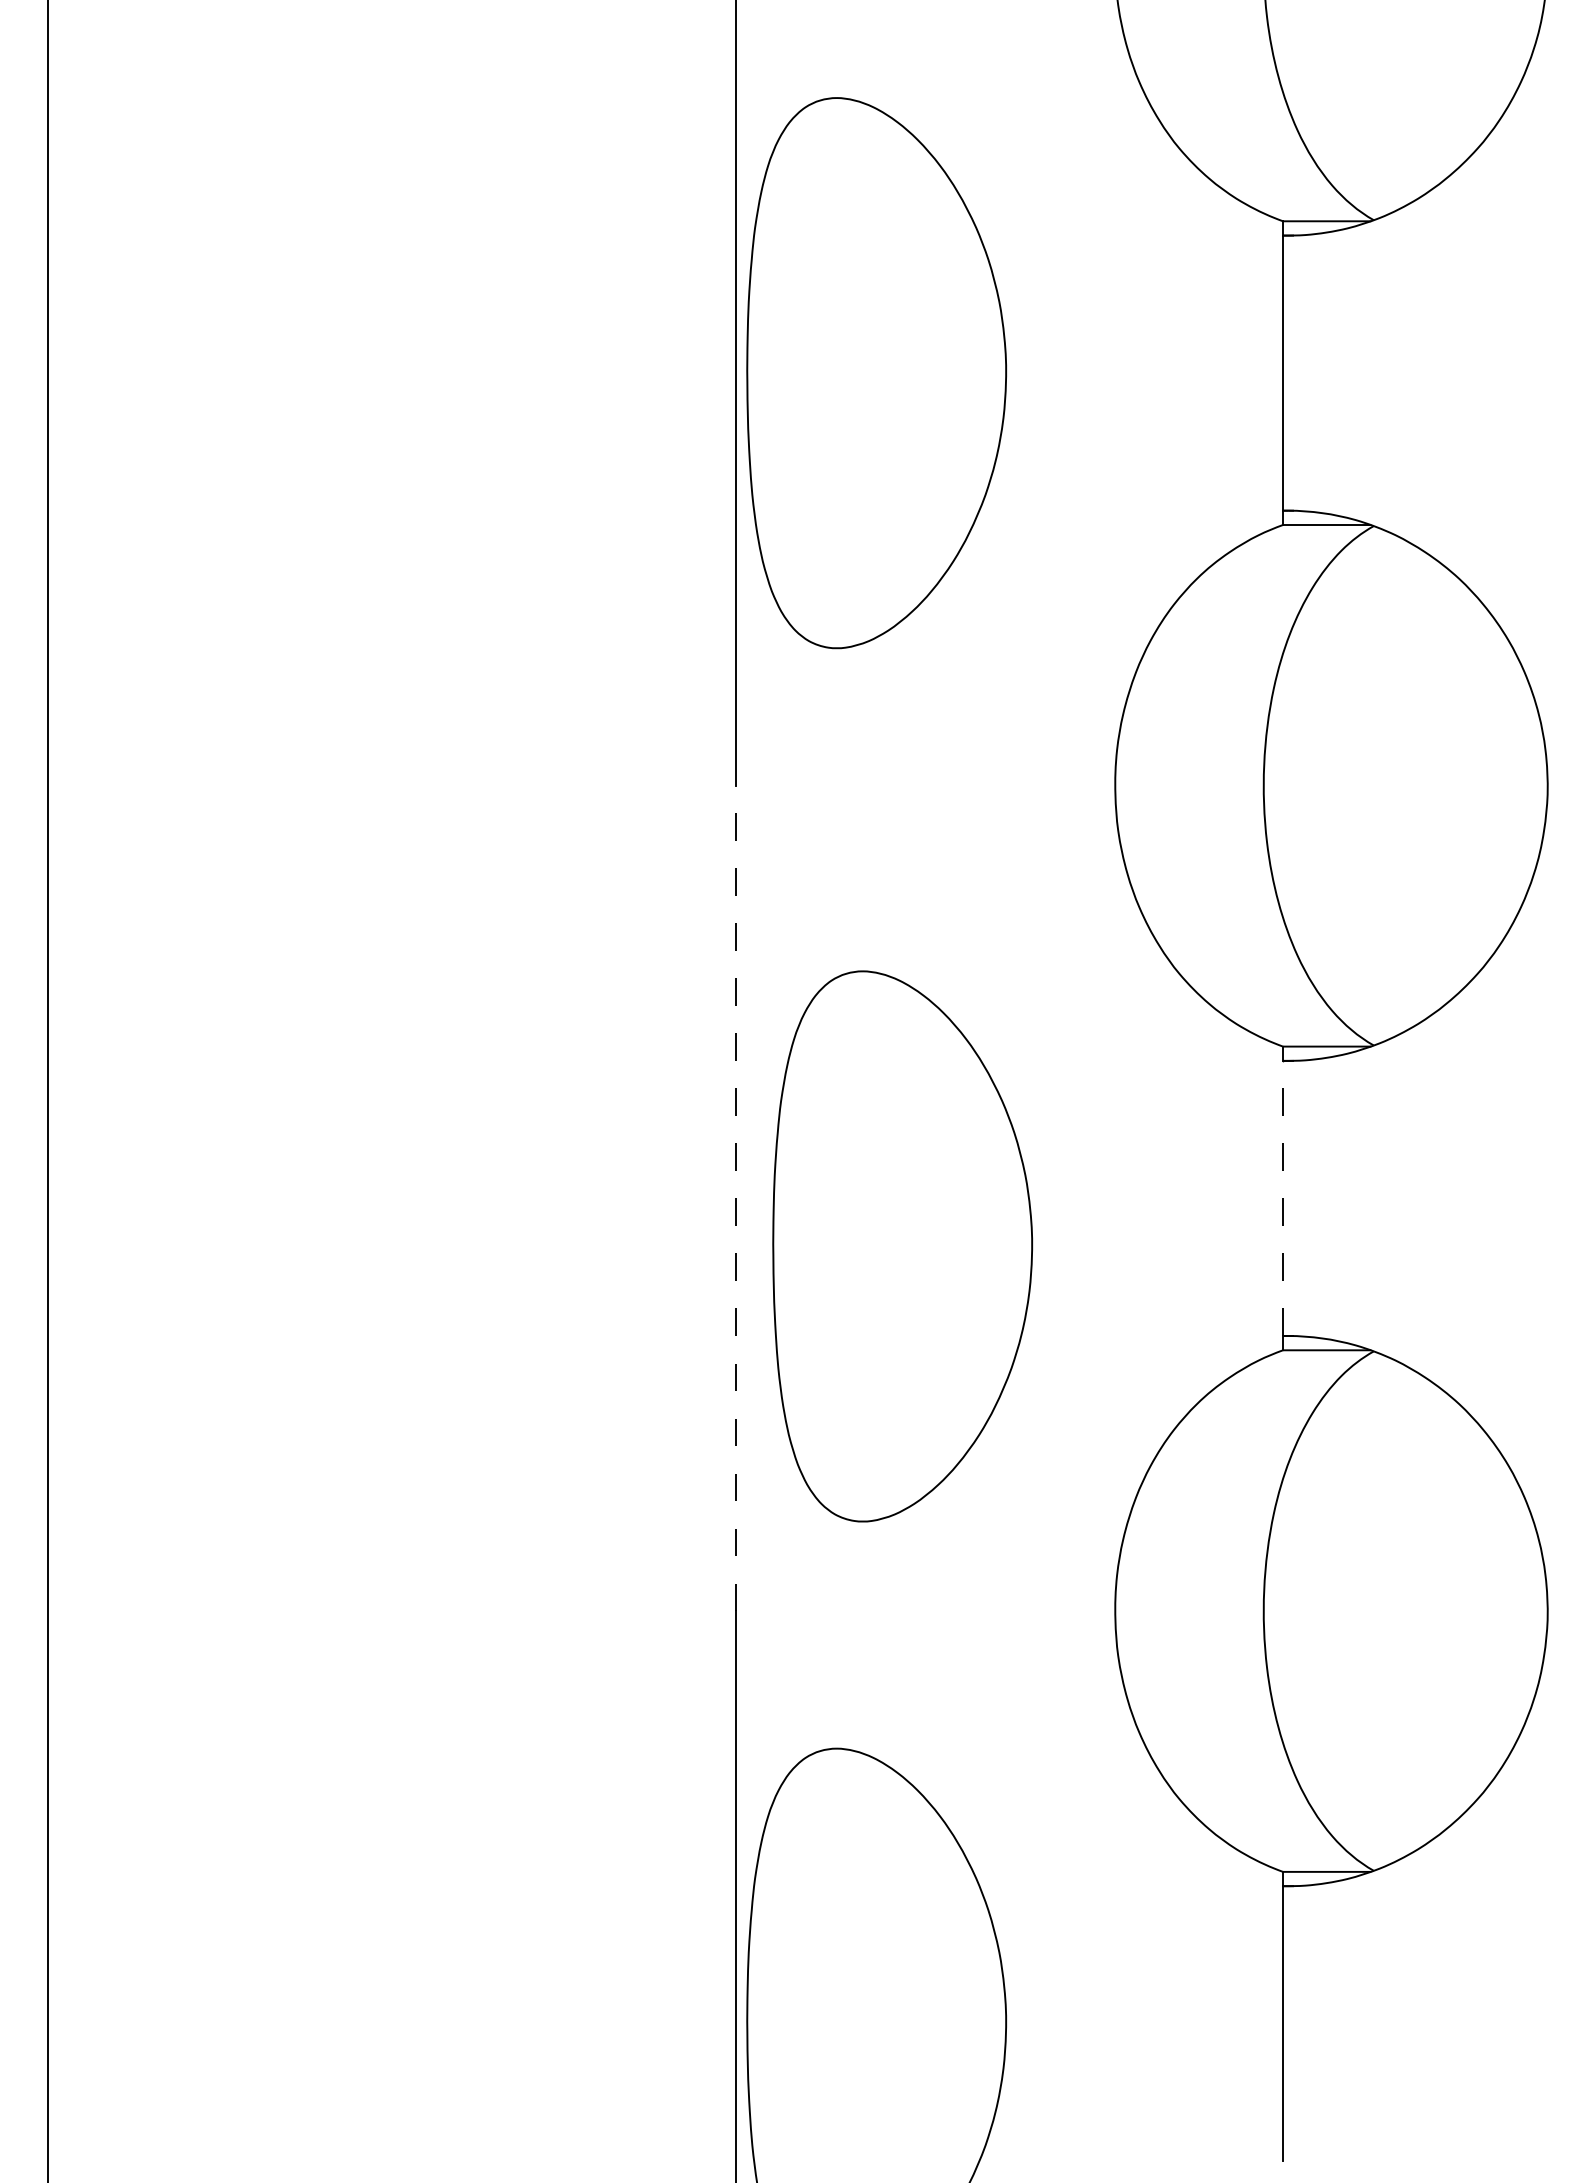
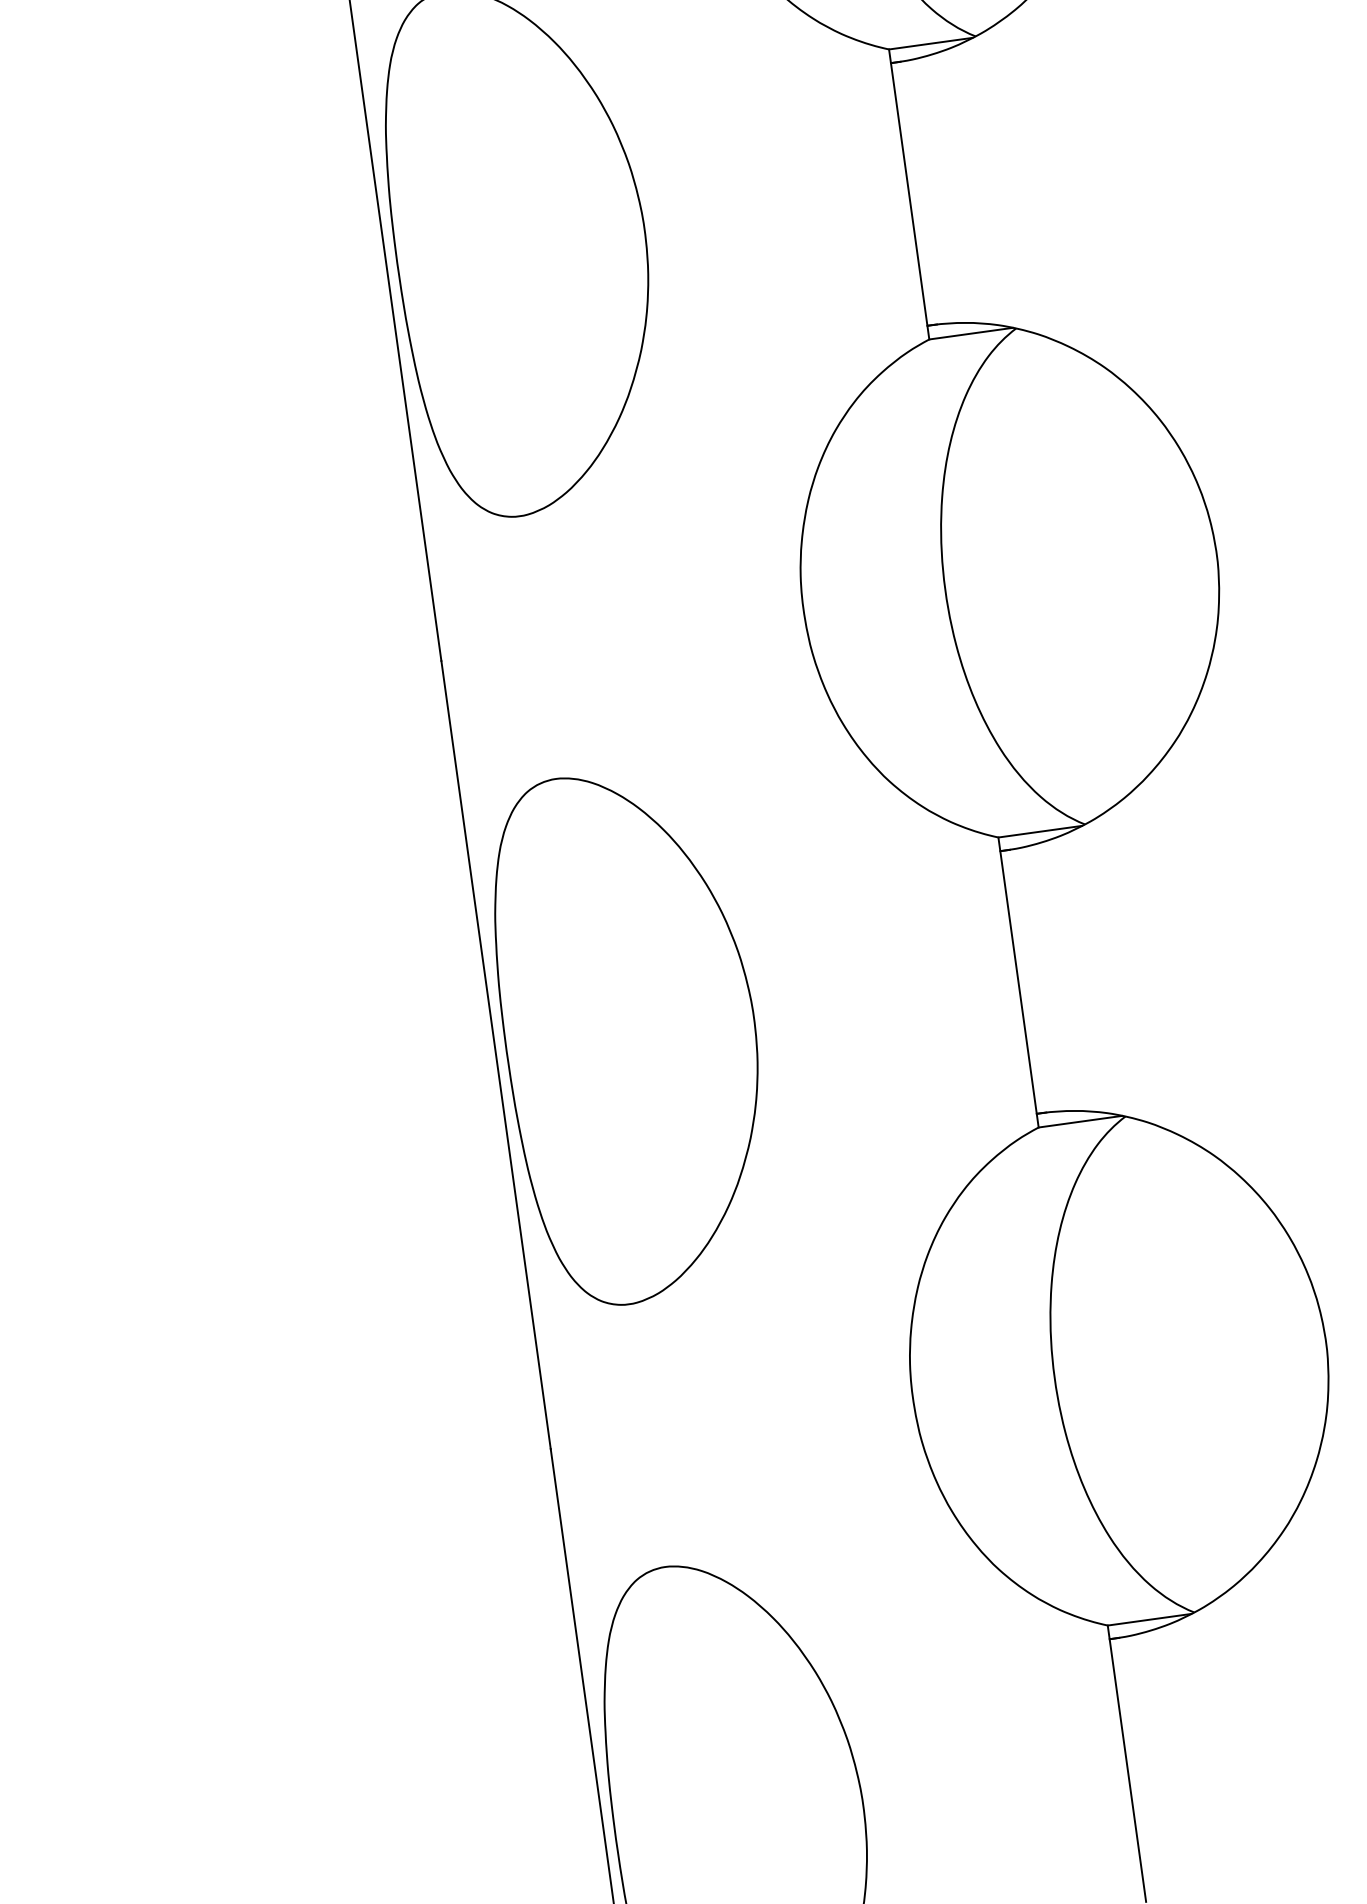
line: (735, 1198) -> (495, 1055), dashed -> solid
line: (1282, 1198) -> (1018, 982), dashed -> solid
part: (902, 1246) -> (630, 1036), moved

